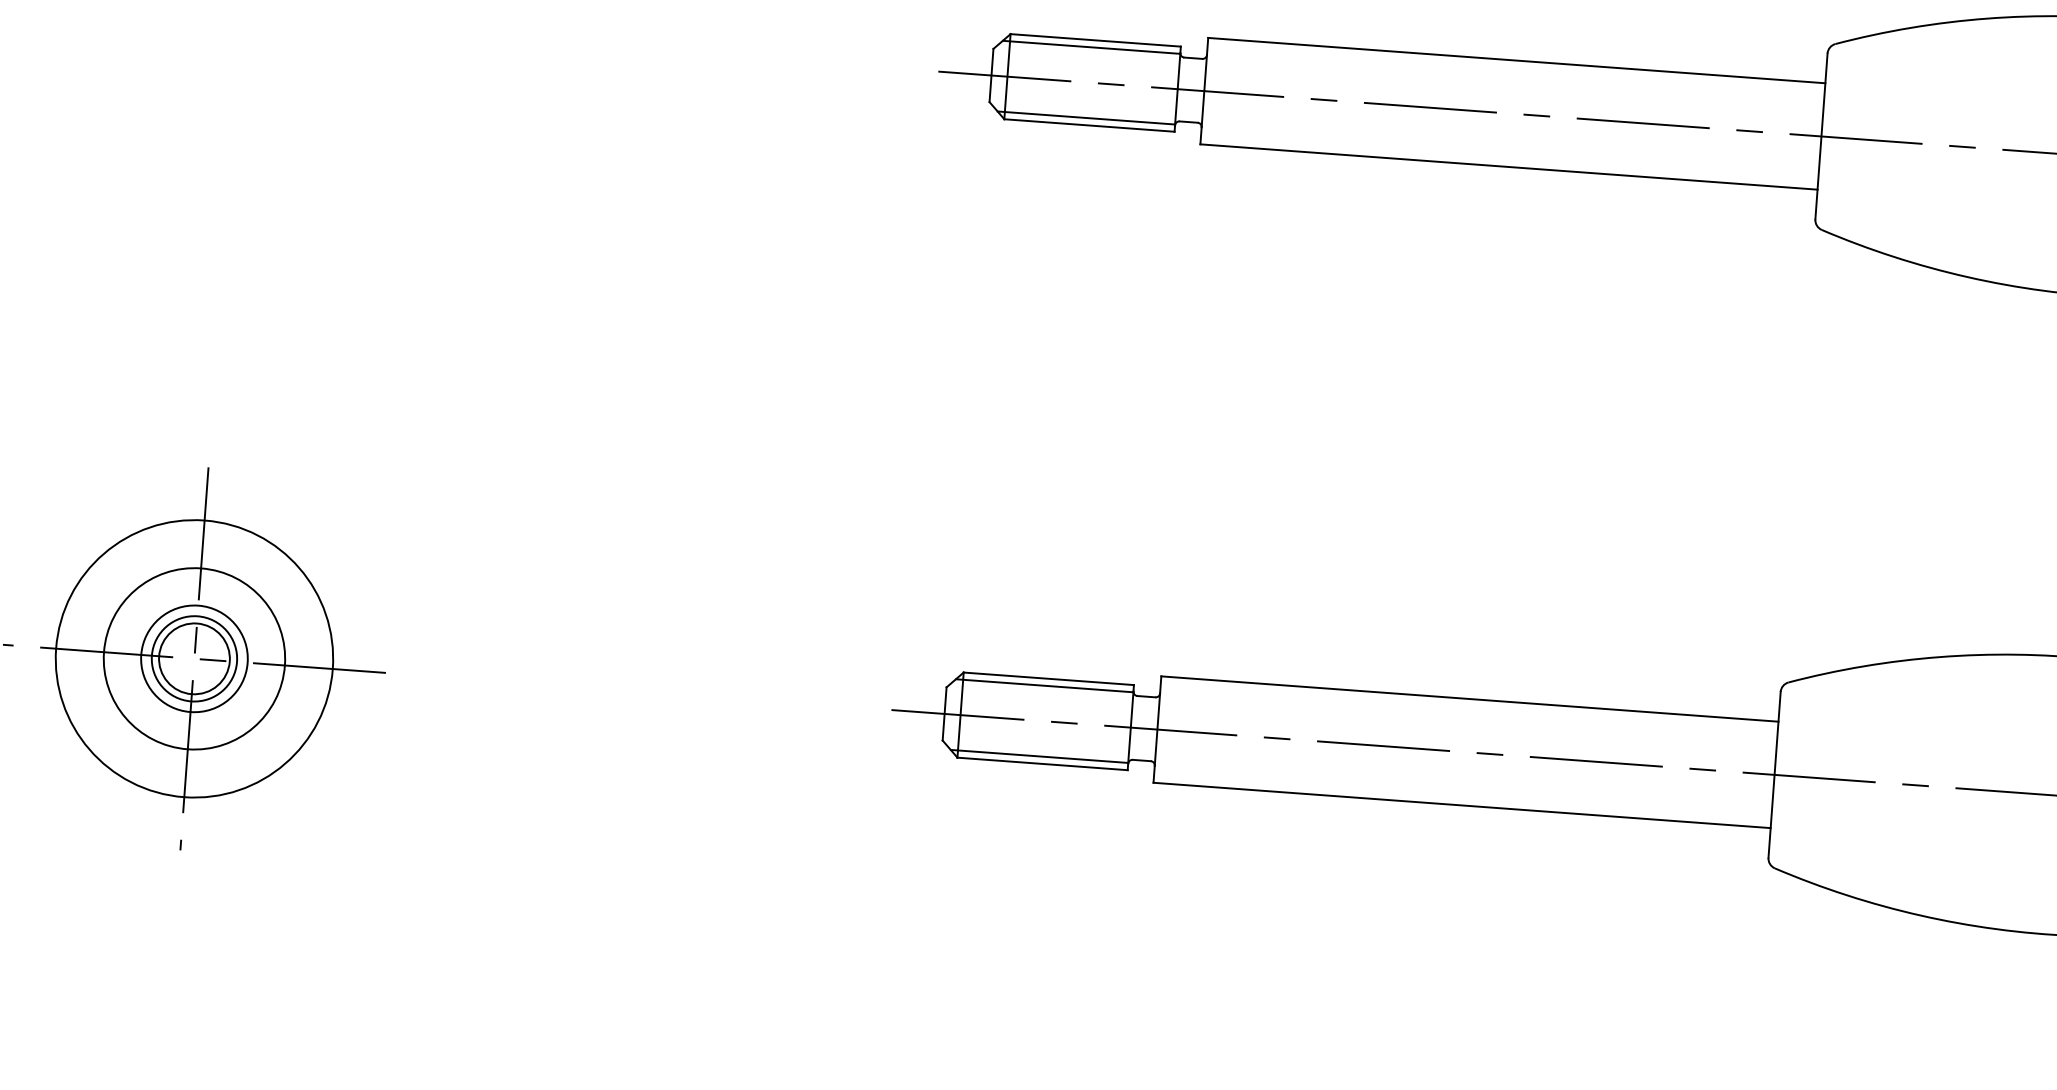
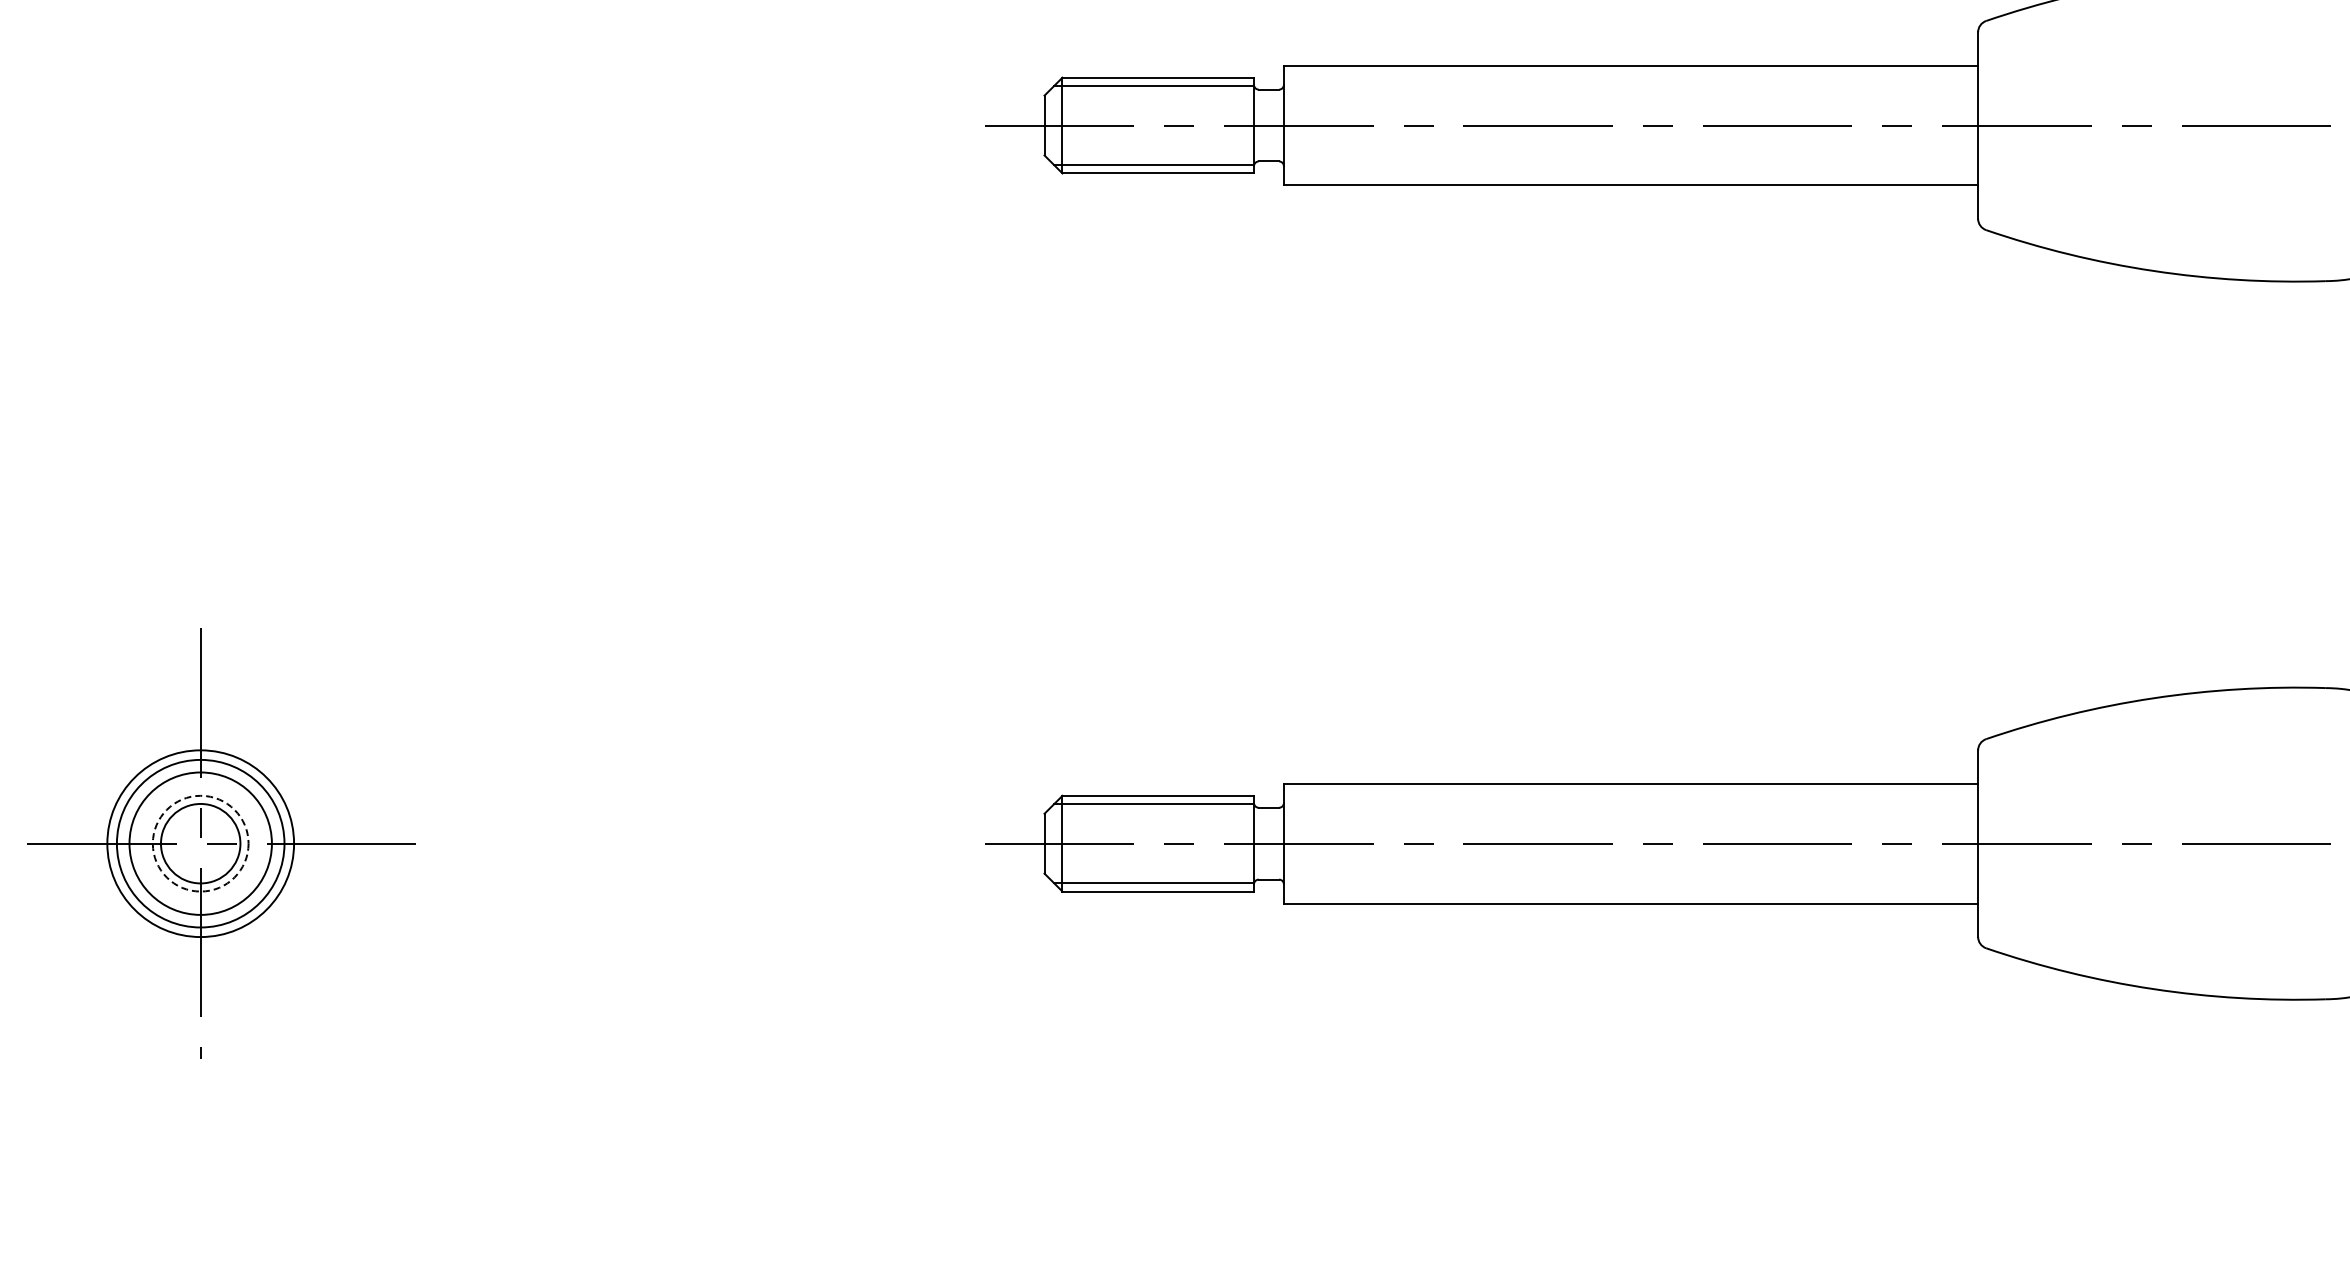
circle: (194, 658) -> (200, 843), size x0.6
circle: (194, 658) -> (200, 843), size x0.7
circle: (194, 658) -> (200, 843), size x1.4
circle: (194, 658) -> (200, 843), solid -> dashed

